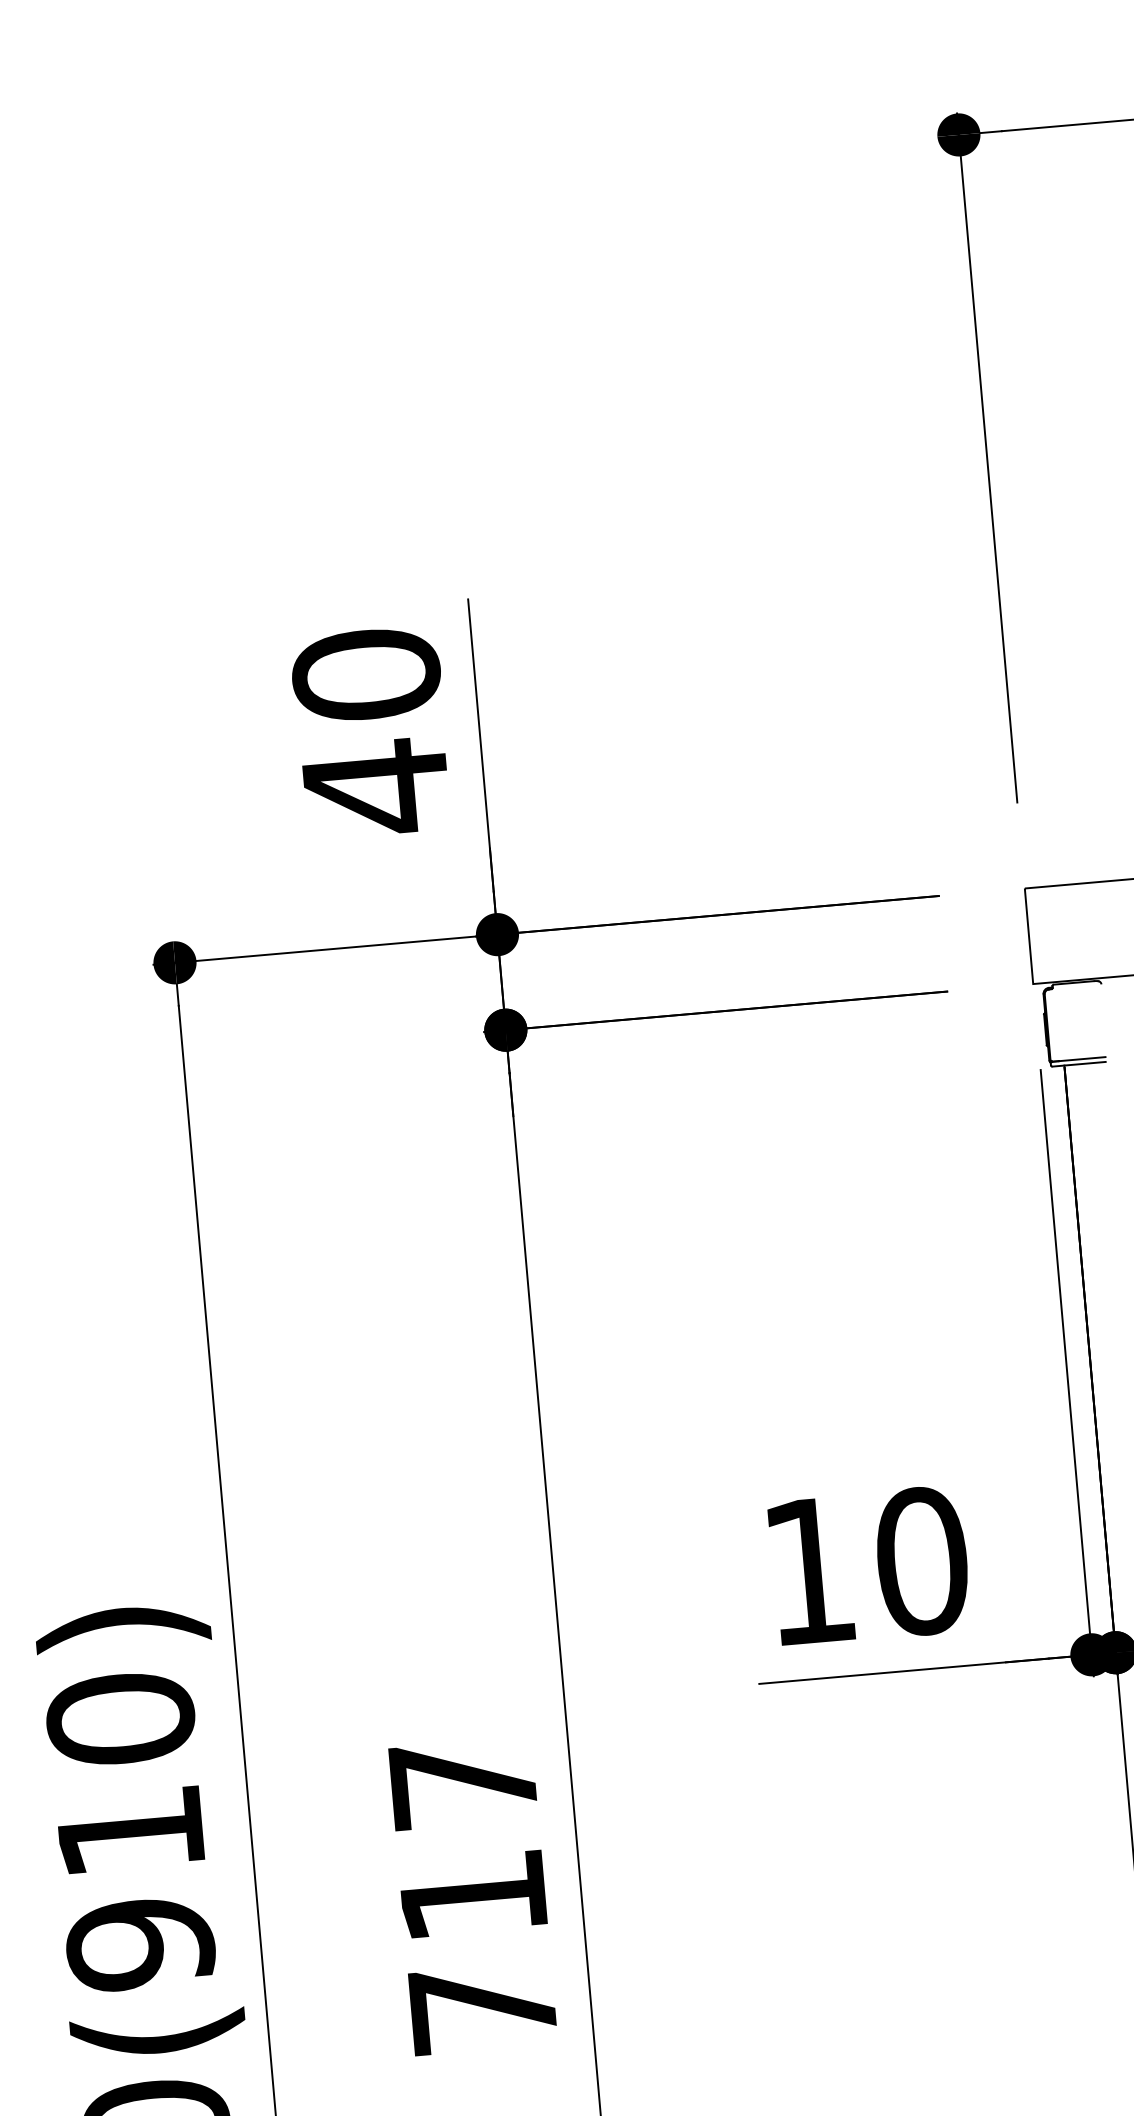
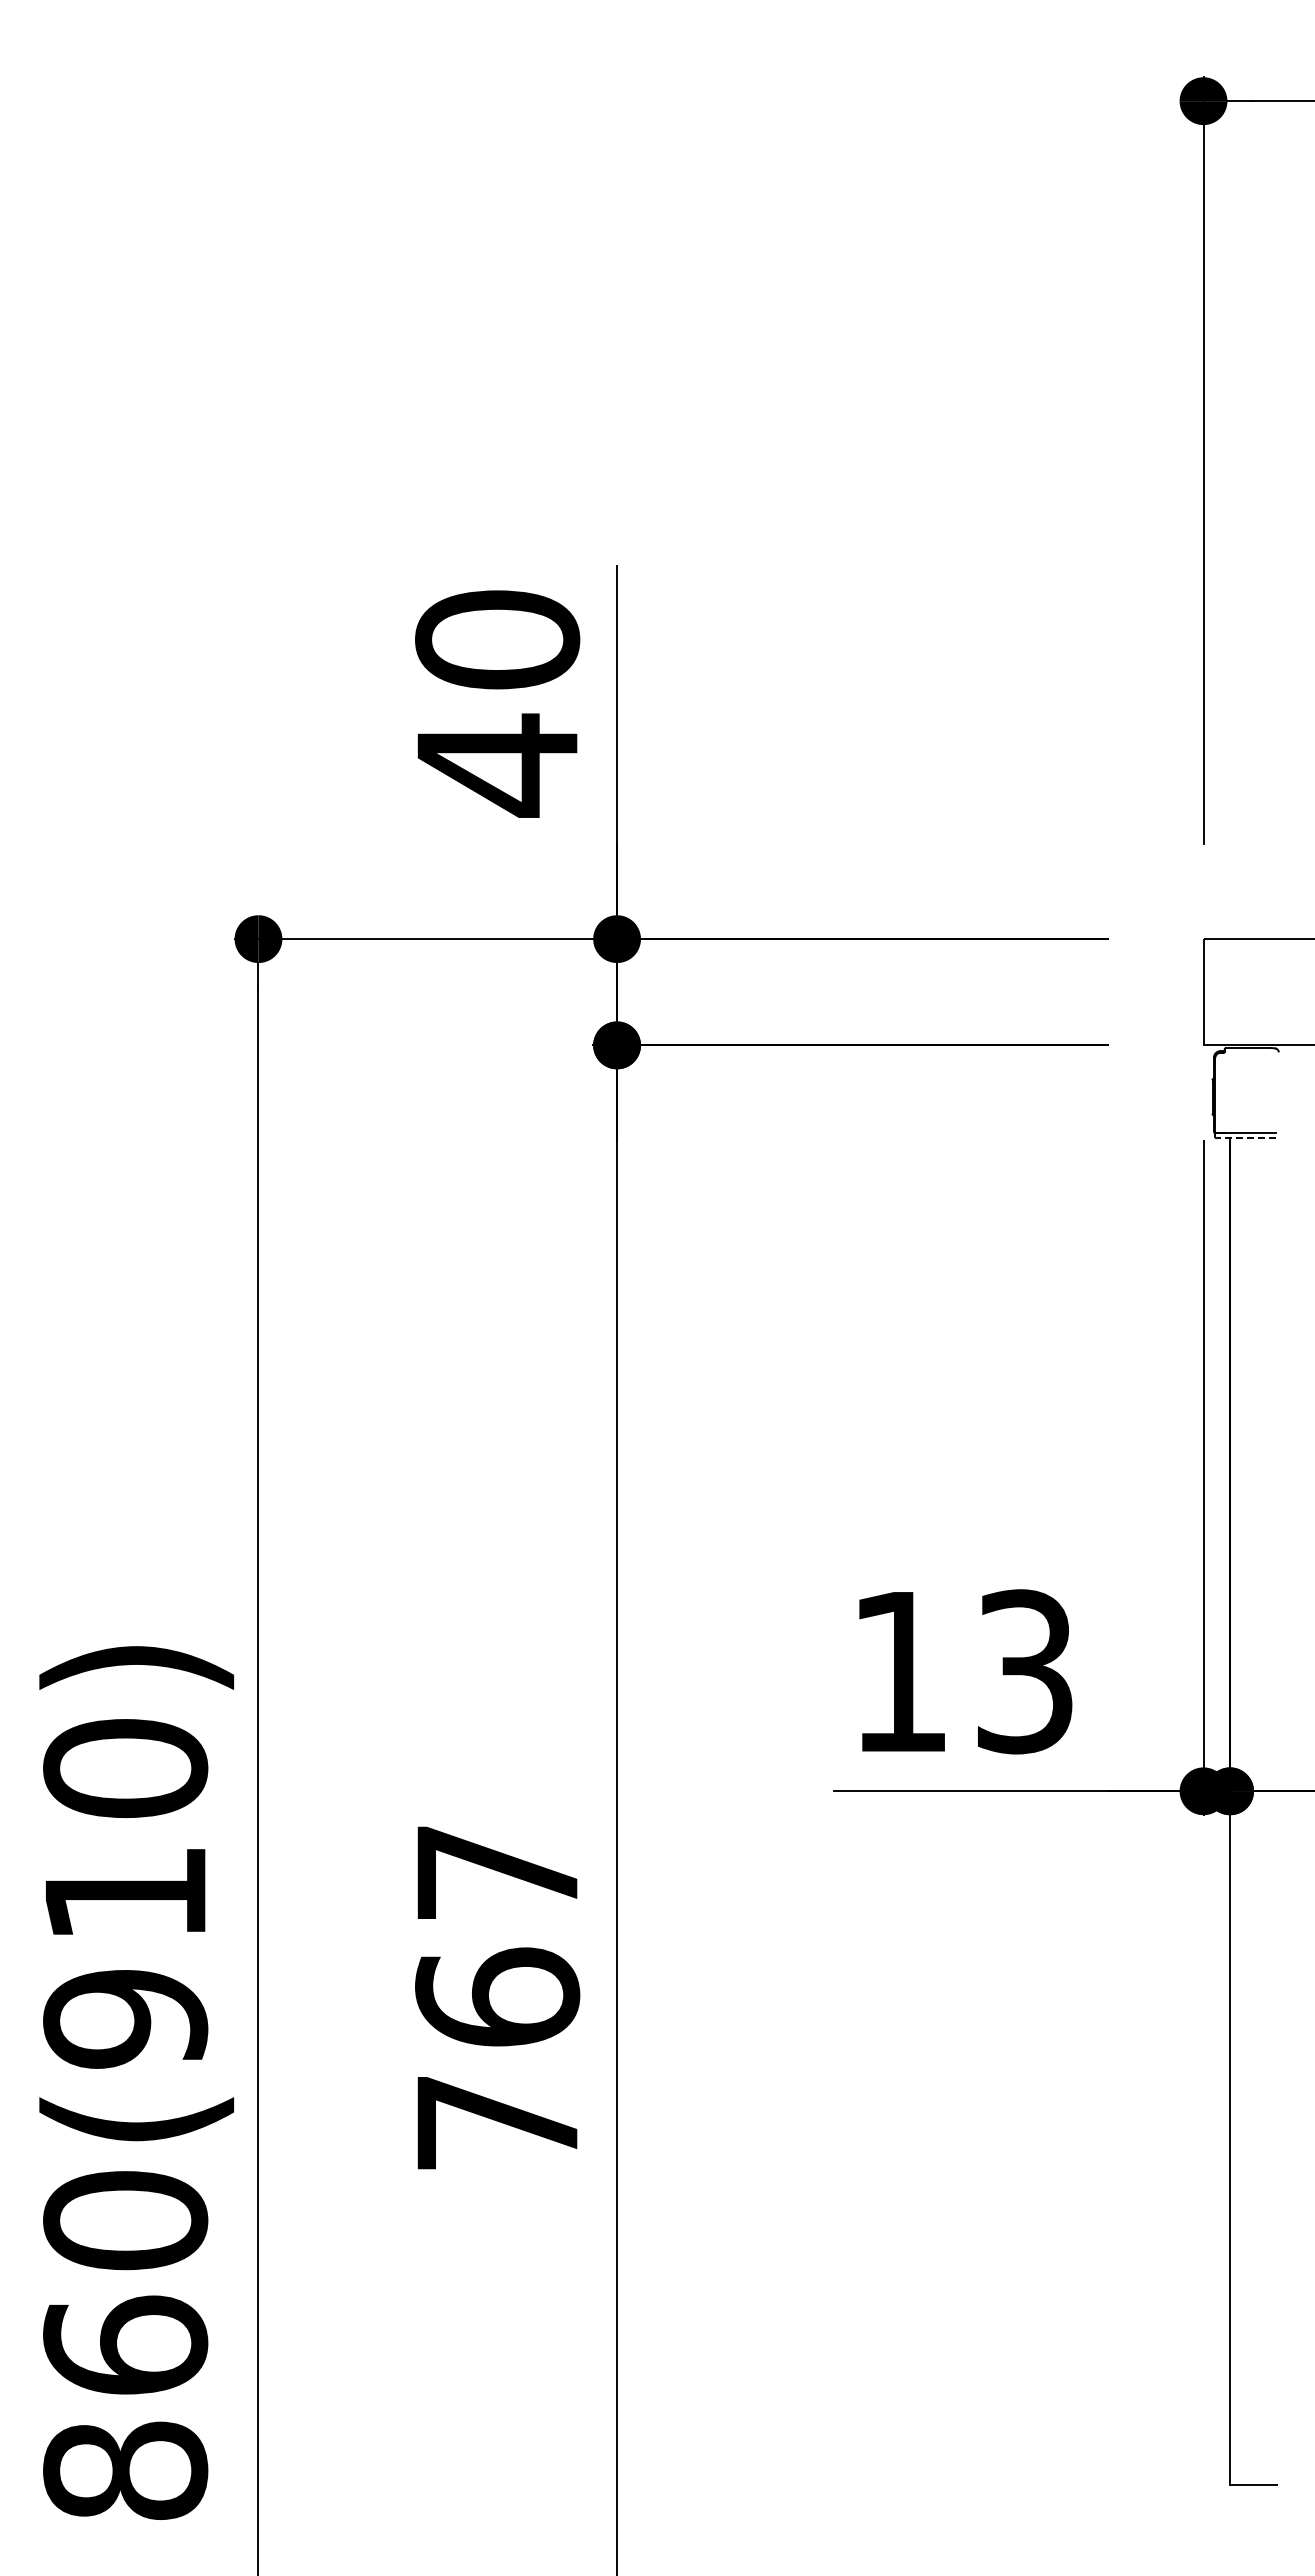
line: (1079, 1064) -> (1246, 1138), solid -> dashed
text: (922, 1561) -> (1025, 1671), 10 -> 13
text: (473, 1894) -> (497, 1996), 717 -> 767

